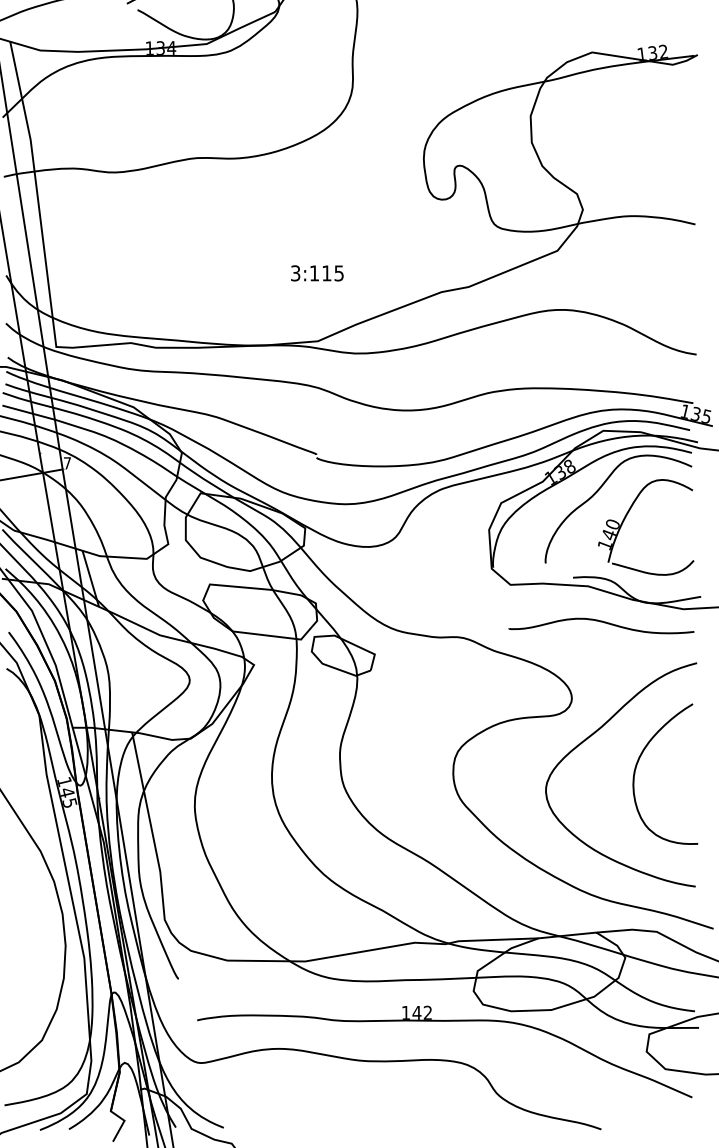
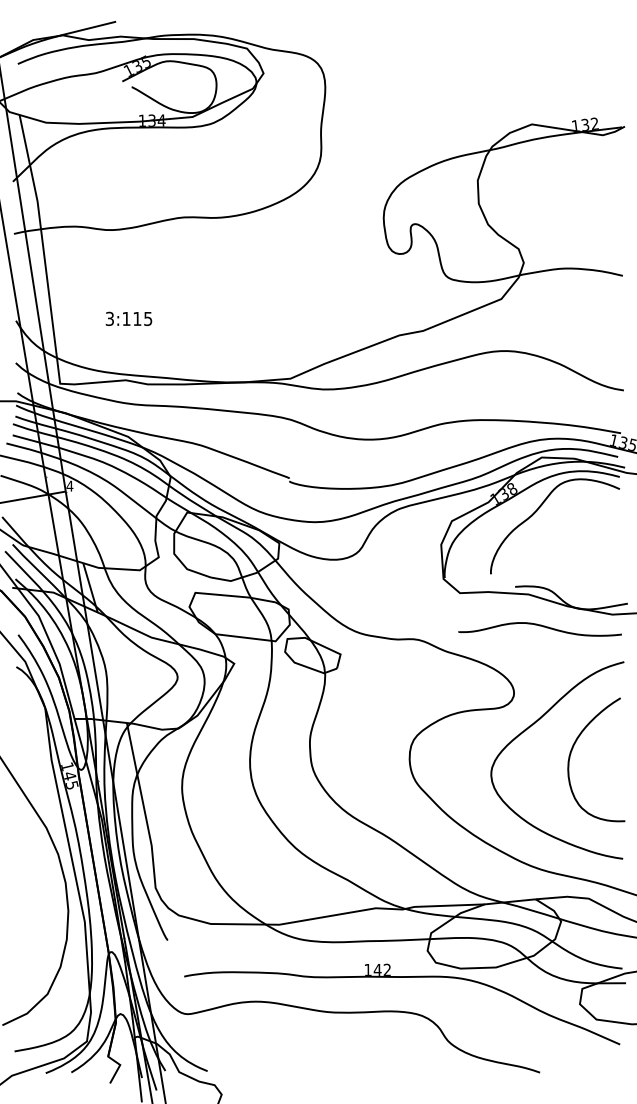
text: (316, 272) -> (128, 318), moved
text: (66, 462) -> (69, 485), 7 -> 4
part: (626, 517) -> (562, 533), removed

